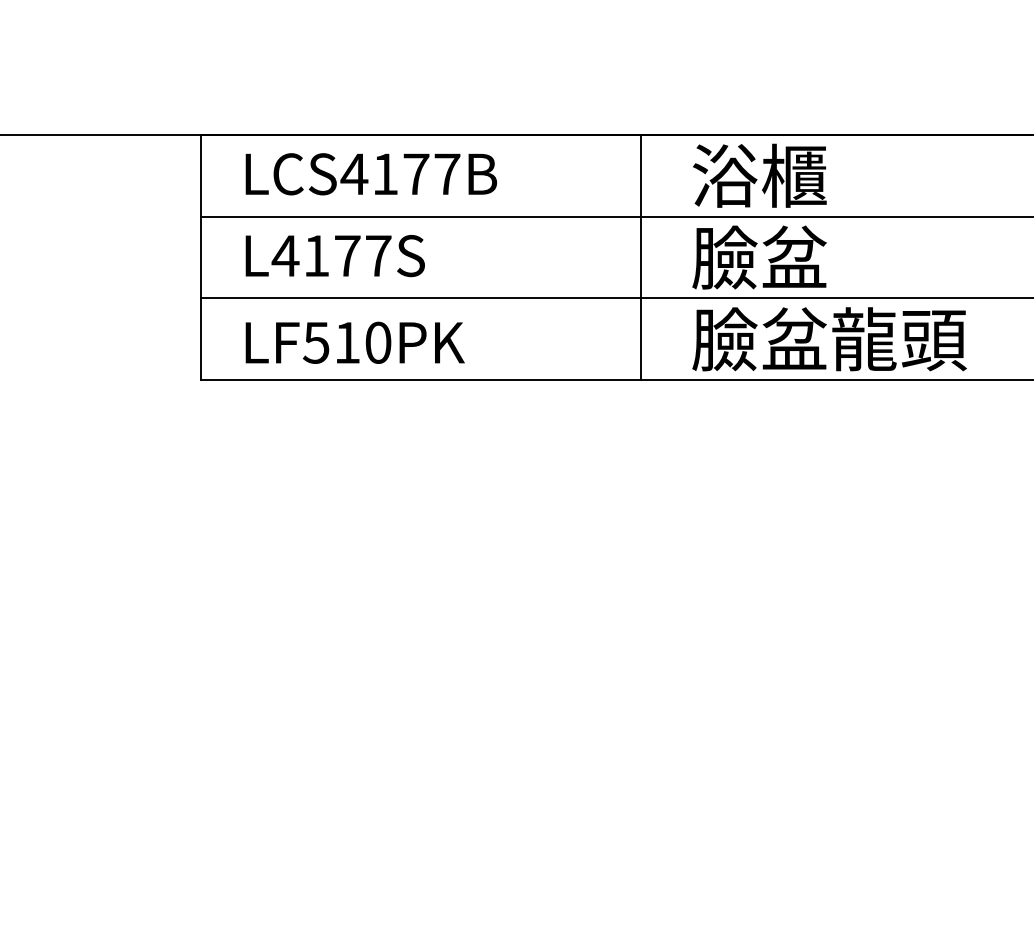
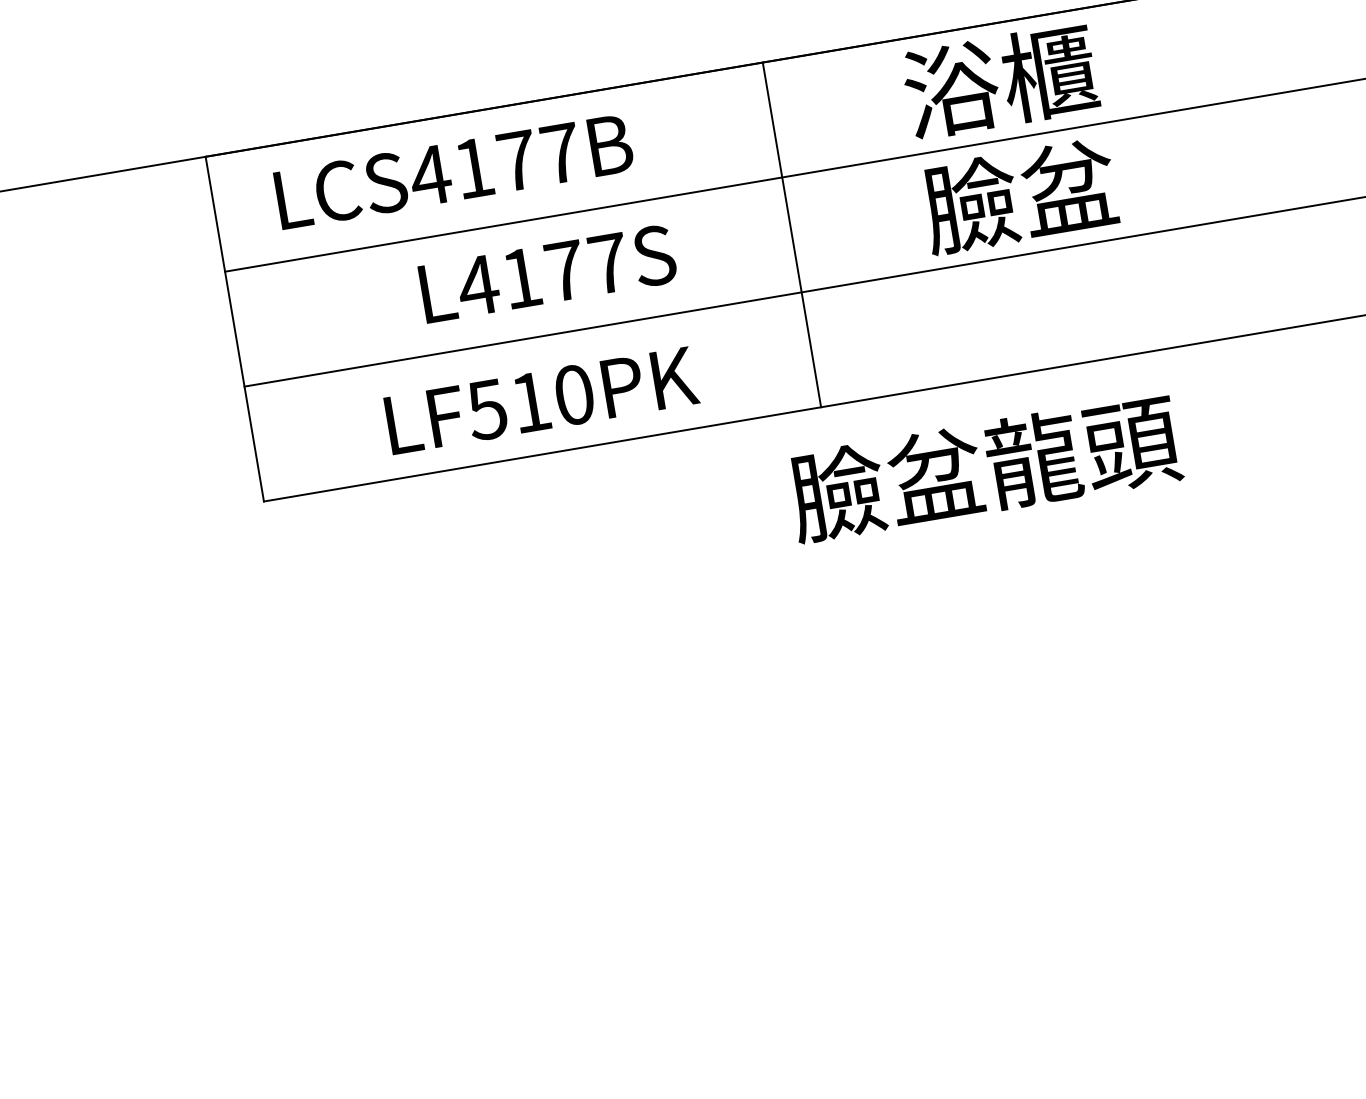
text: (334, 256) -> (547, 274), moved
line: (640, 257) -> (791, 234), moved
text: (829, 339) -> (984, 468), moved
text: (354, 342) -> (540, 400), moved

